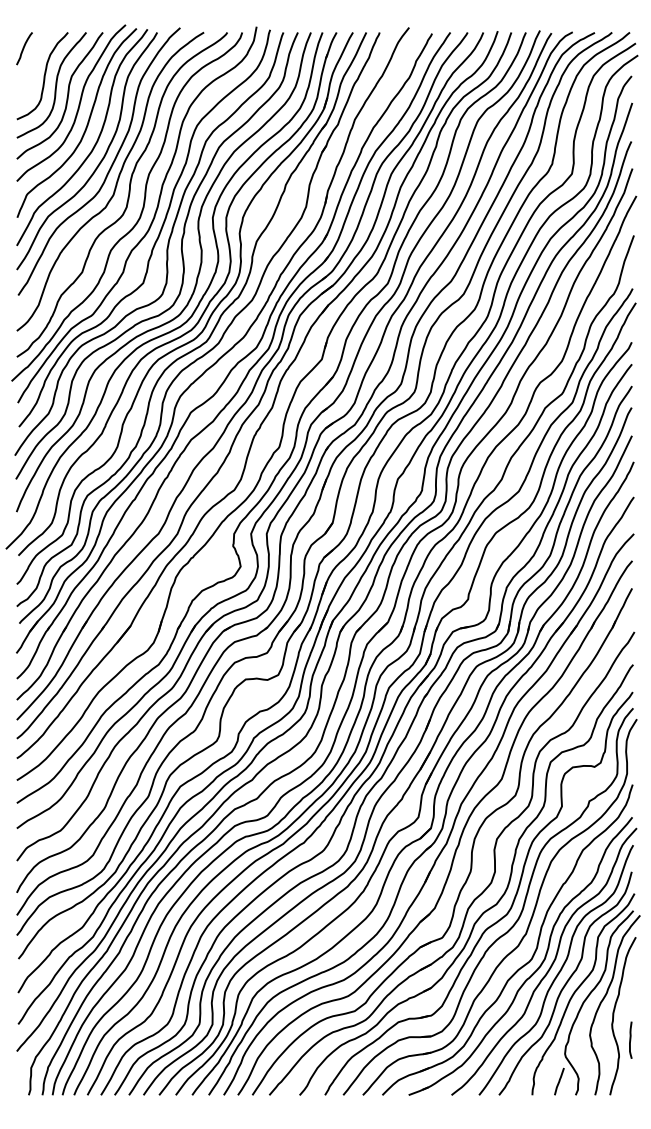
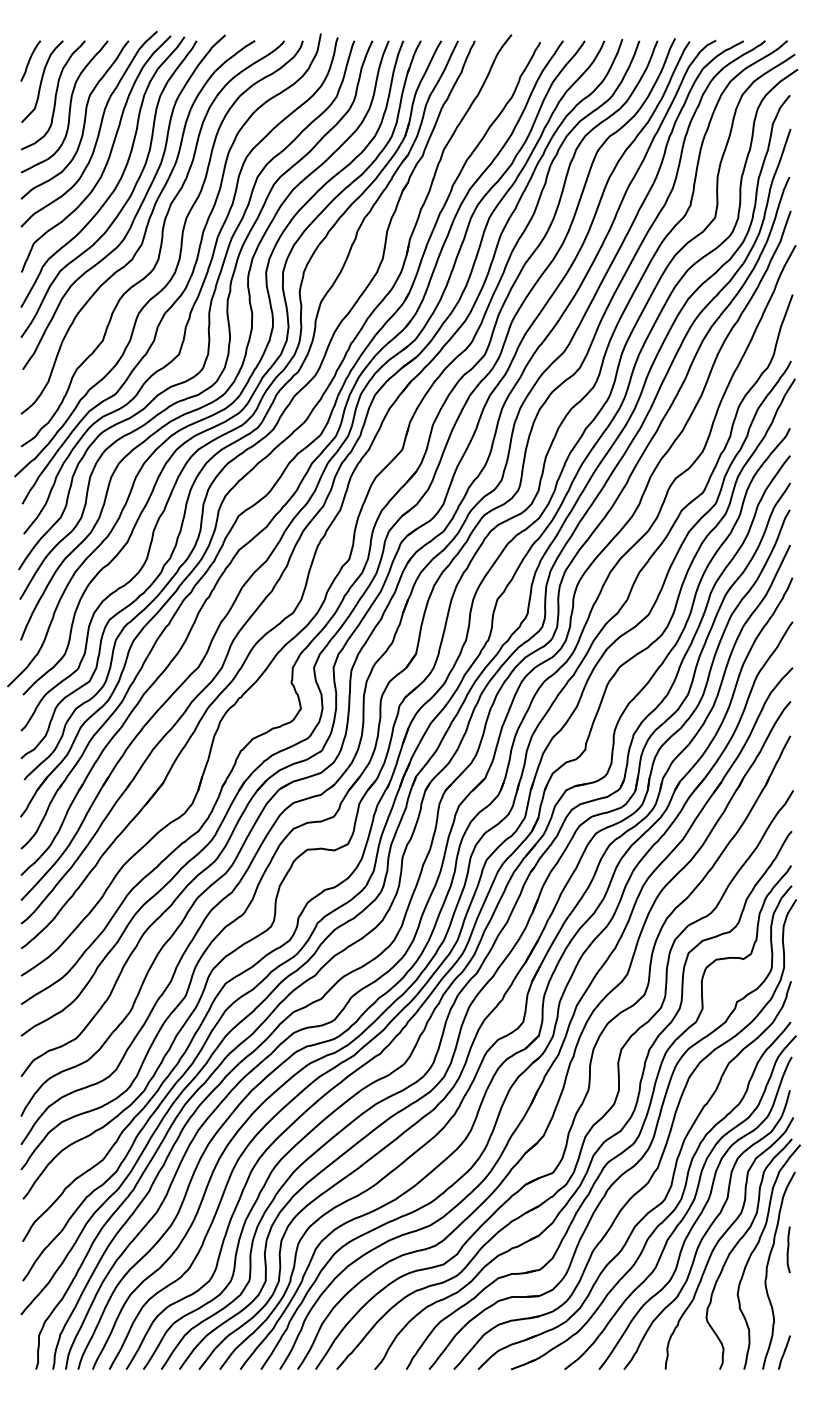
curve: (33, 65) -> (42, 81), added
curve: (630, 1039) -> (788, 1249), moved
line: (559, 1081) -> (784, 1352), moved

